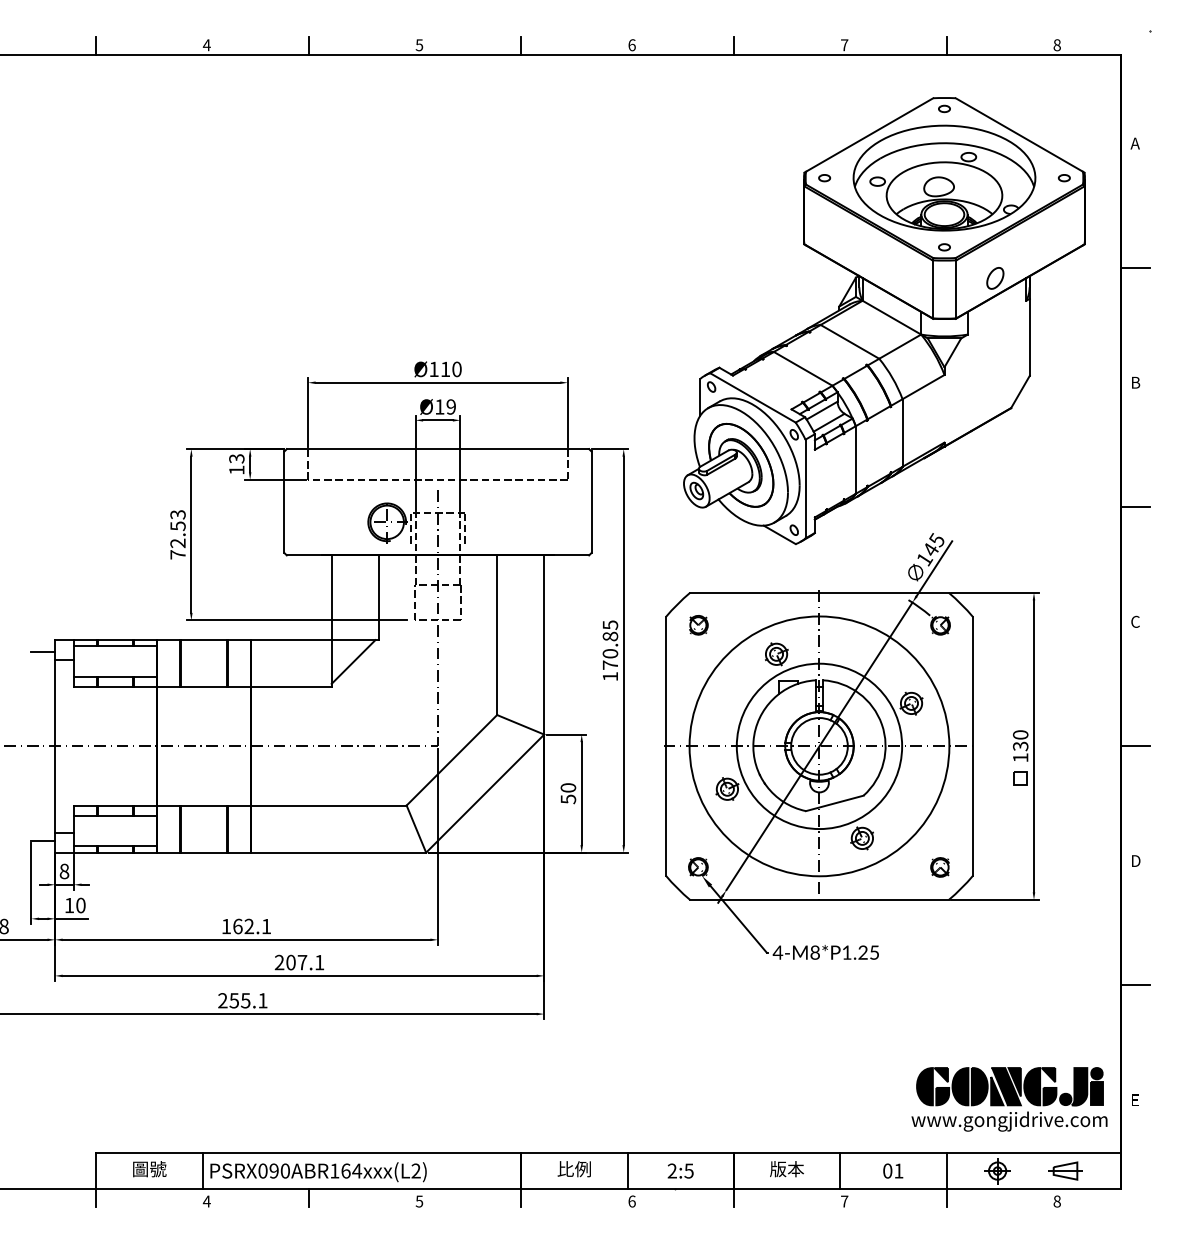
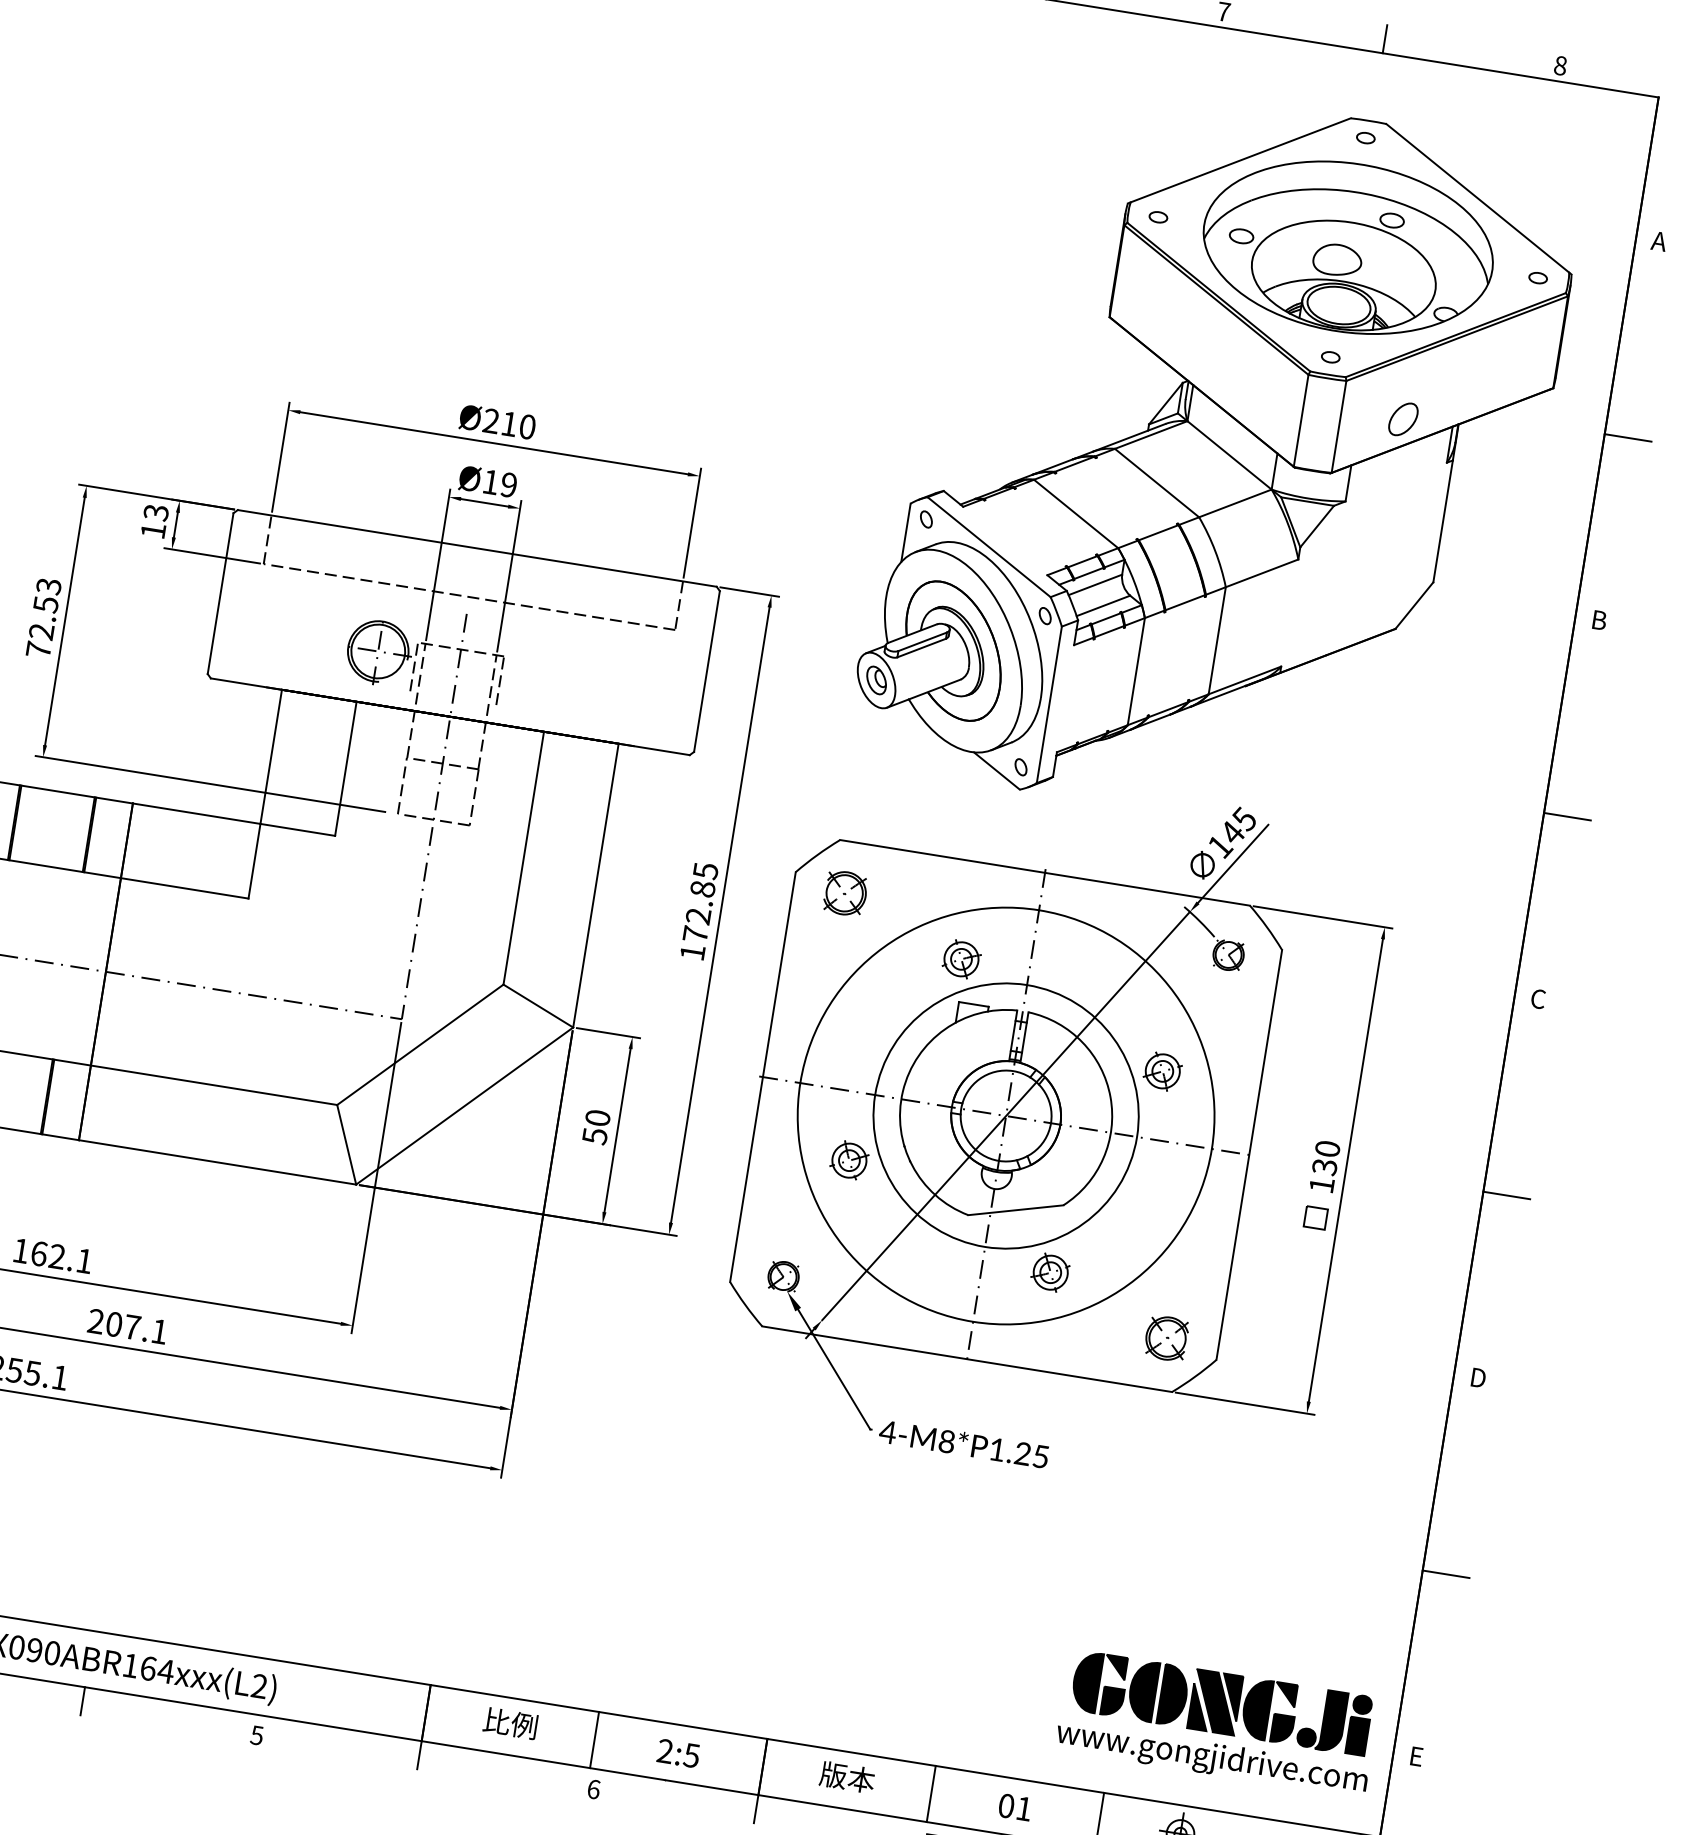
text: (433, 368) -> (490, 419), Ø110 -> Ø210
part: (698, 625) -> (845, 893), size x1.4
text: (610, 653) -> (698, 915), 170.85 -> 172.85
line: (353, 661) -> (289, 863), removed
part: (939, 867) -> (1165, 1338), size x1.4

